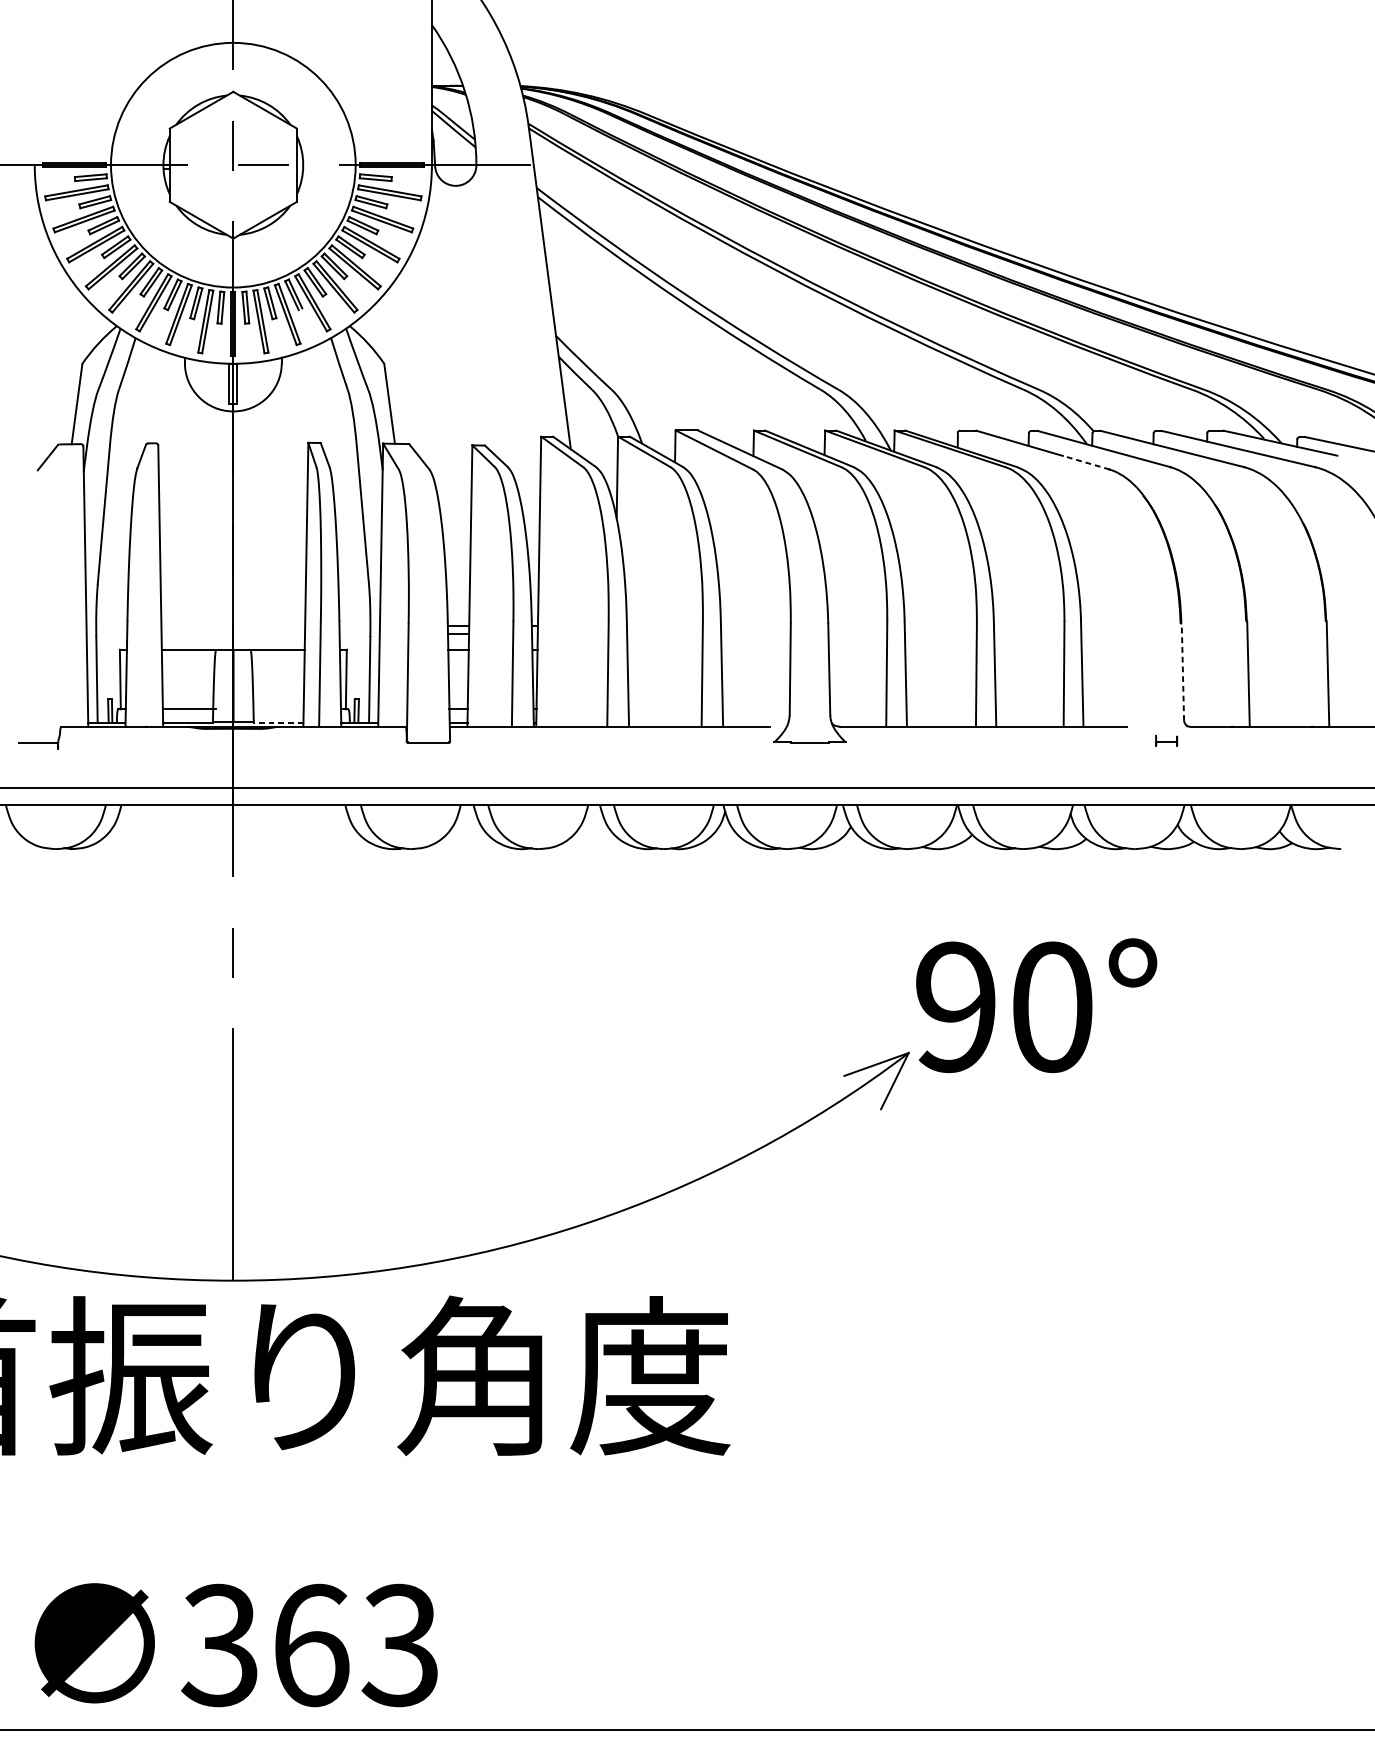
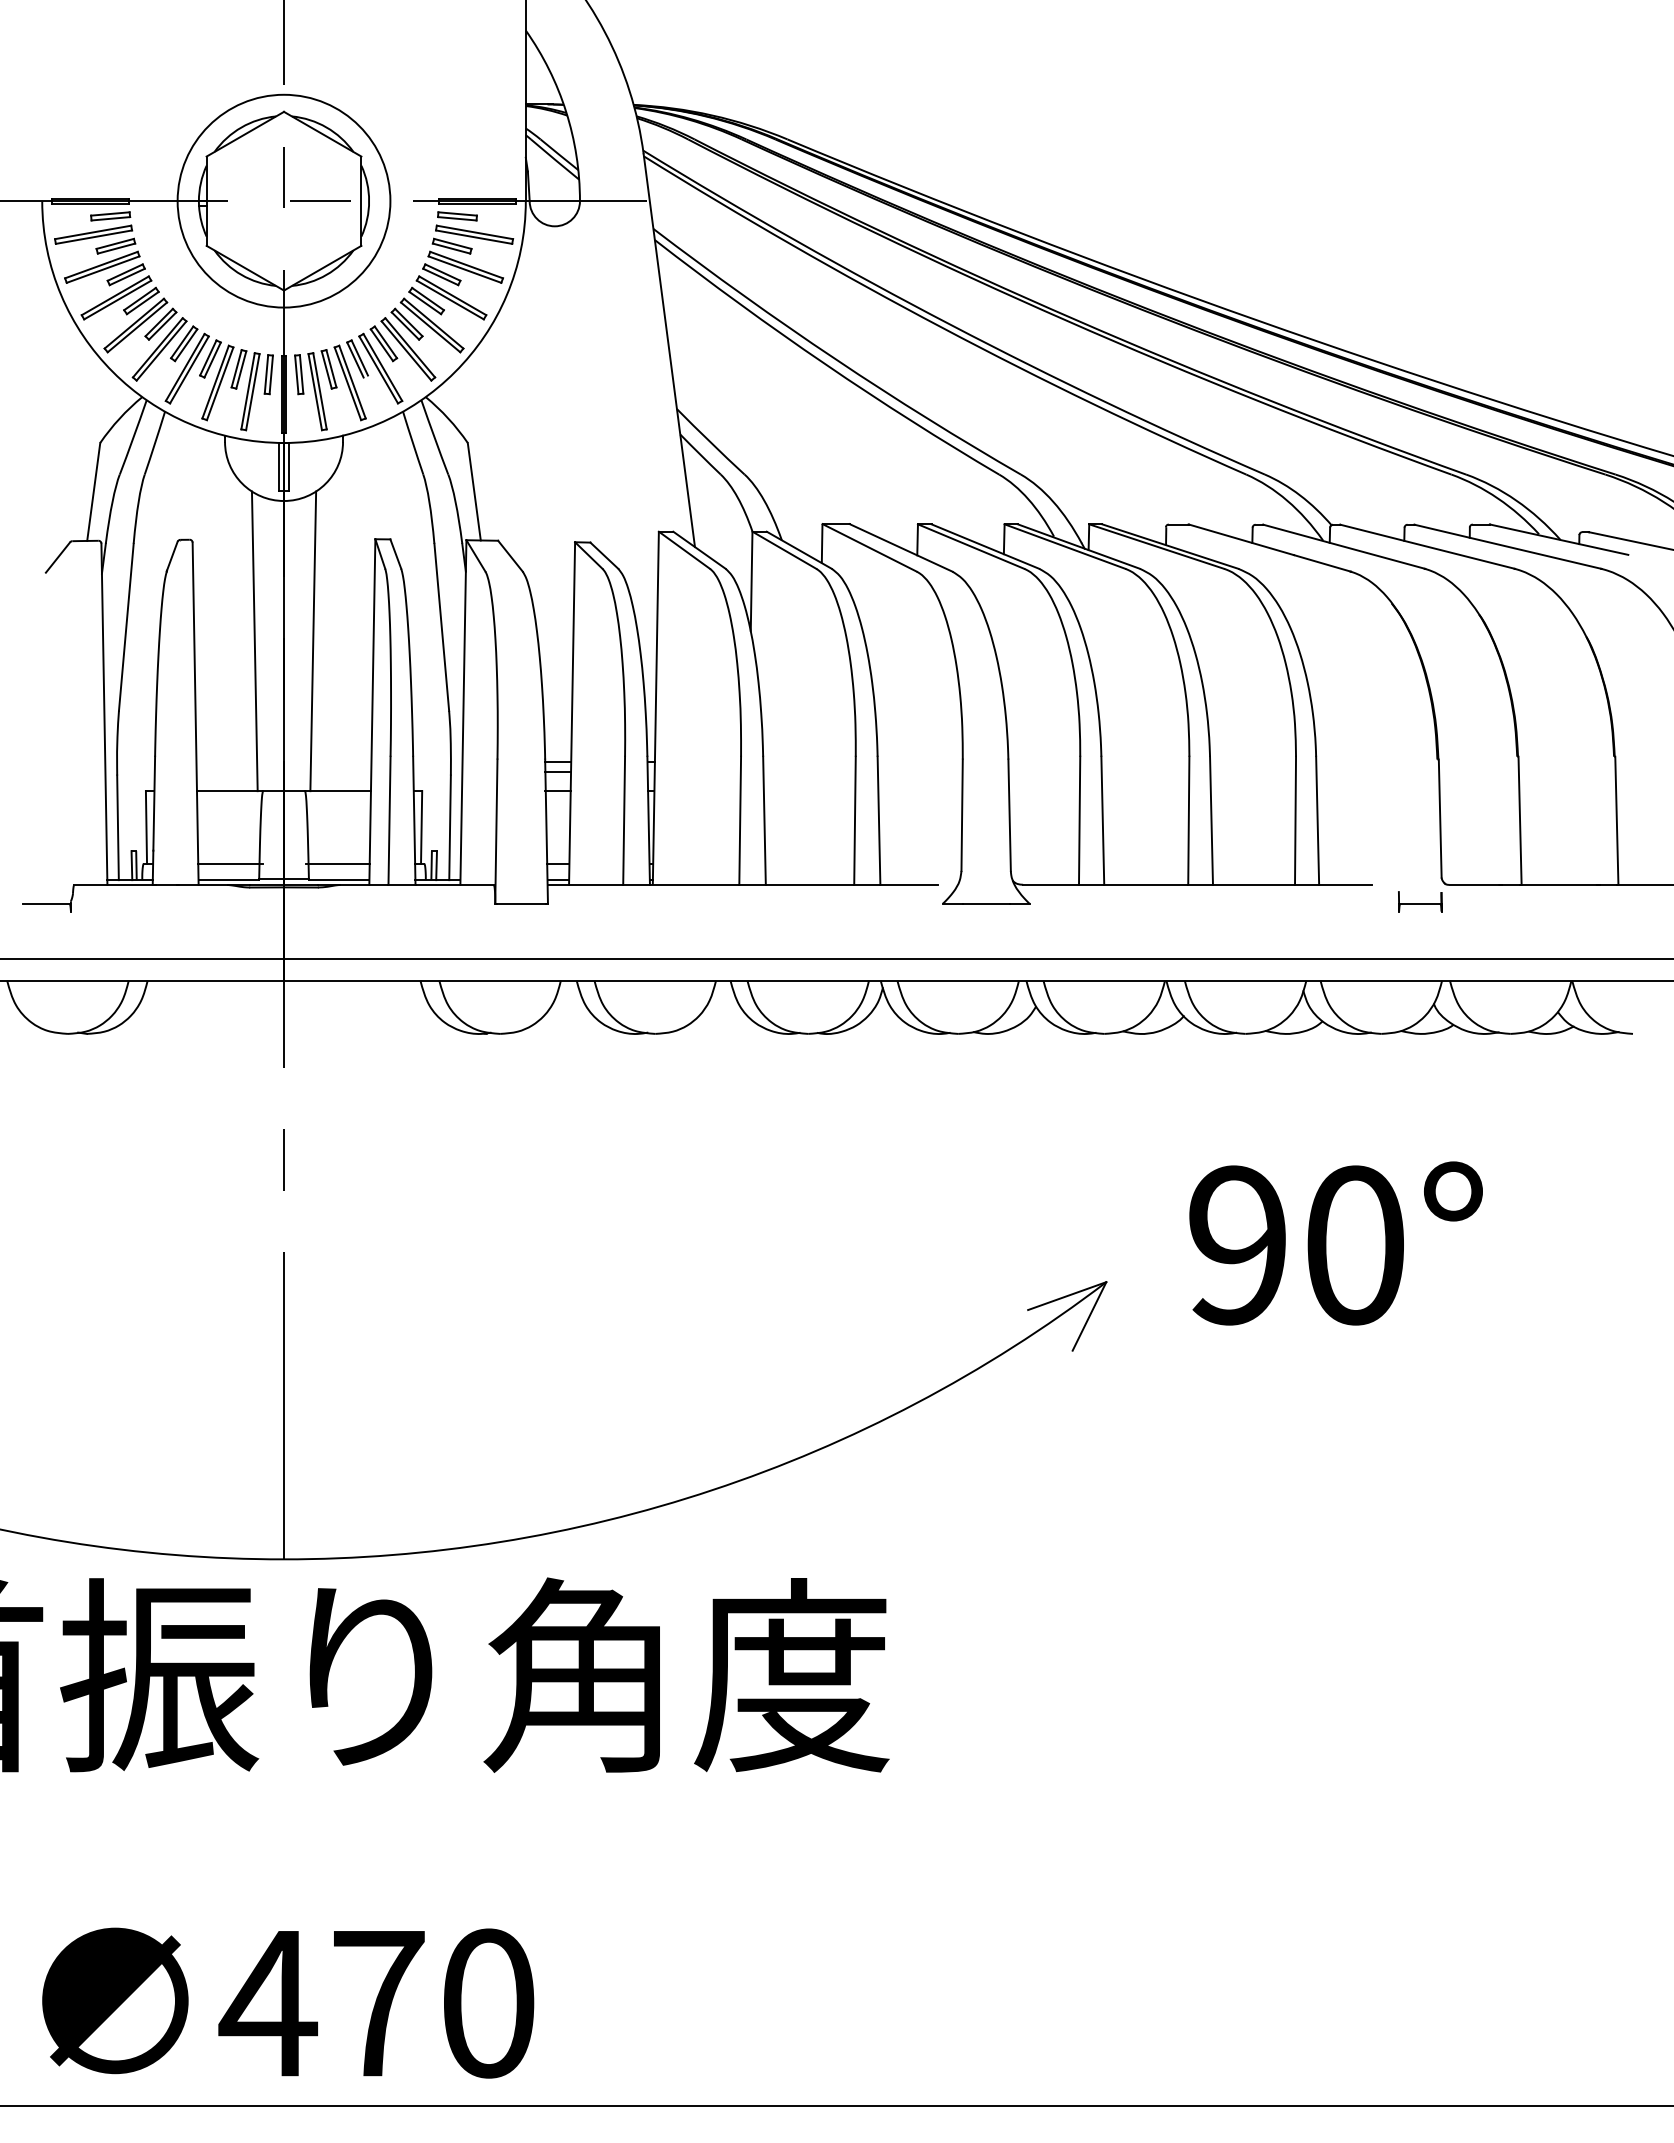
circle: (232, 164) -> (283, 200), size x0.71
line: (1086, 462) -> (1322, 563), dashed -> solid
line: (209, 526) -> (254, 641), added
line: (257, 526) -> (313, 641), added
line: (1183, 672) -> (1440, 818), dashed -> solid
line: (277, 709) -> (337, 863), added
line: (278, 723) -> (338, 880), dashed -> solid
part: (1166, 740) -> (1420, 901), size x1.67
text: (1036, 1005) -> (1335, 1243), moved
text: (309, 1645) -> (376, 2003), 363 -> 470

